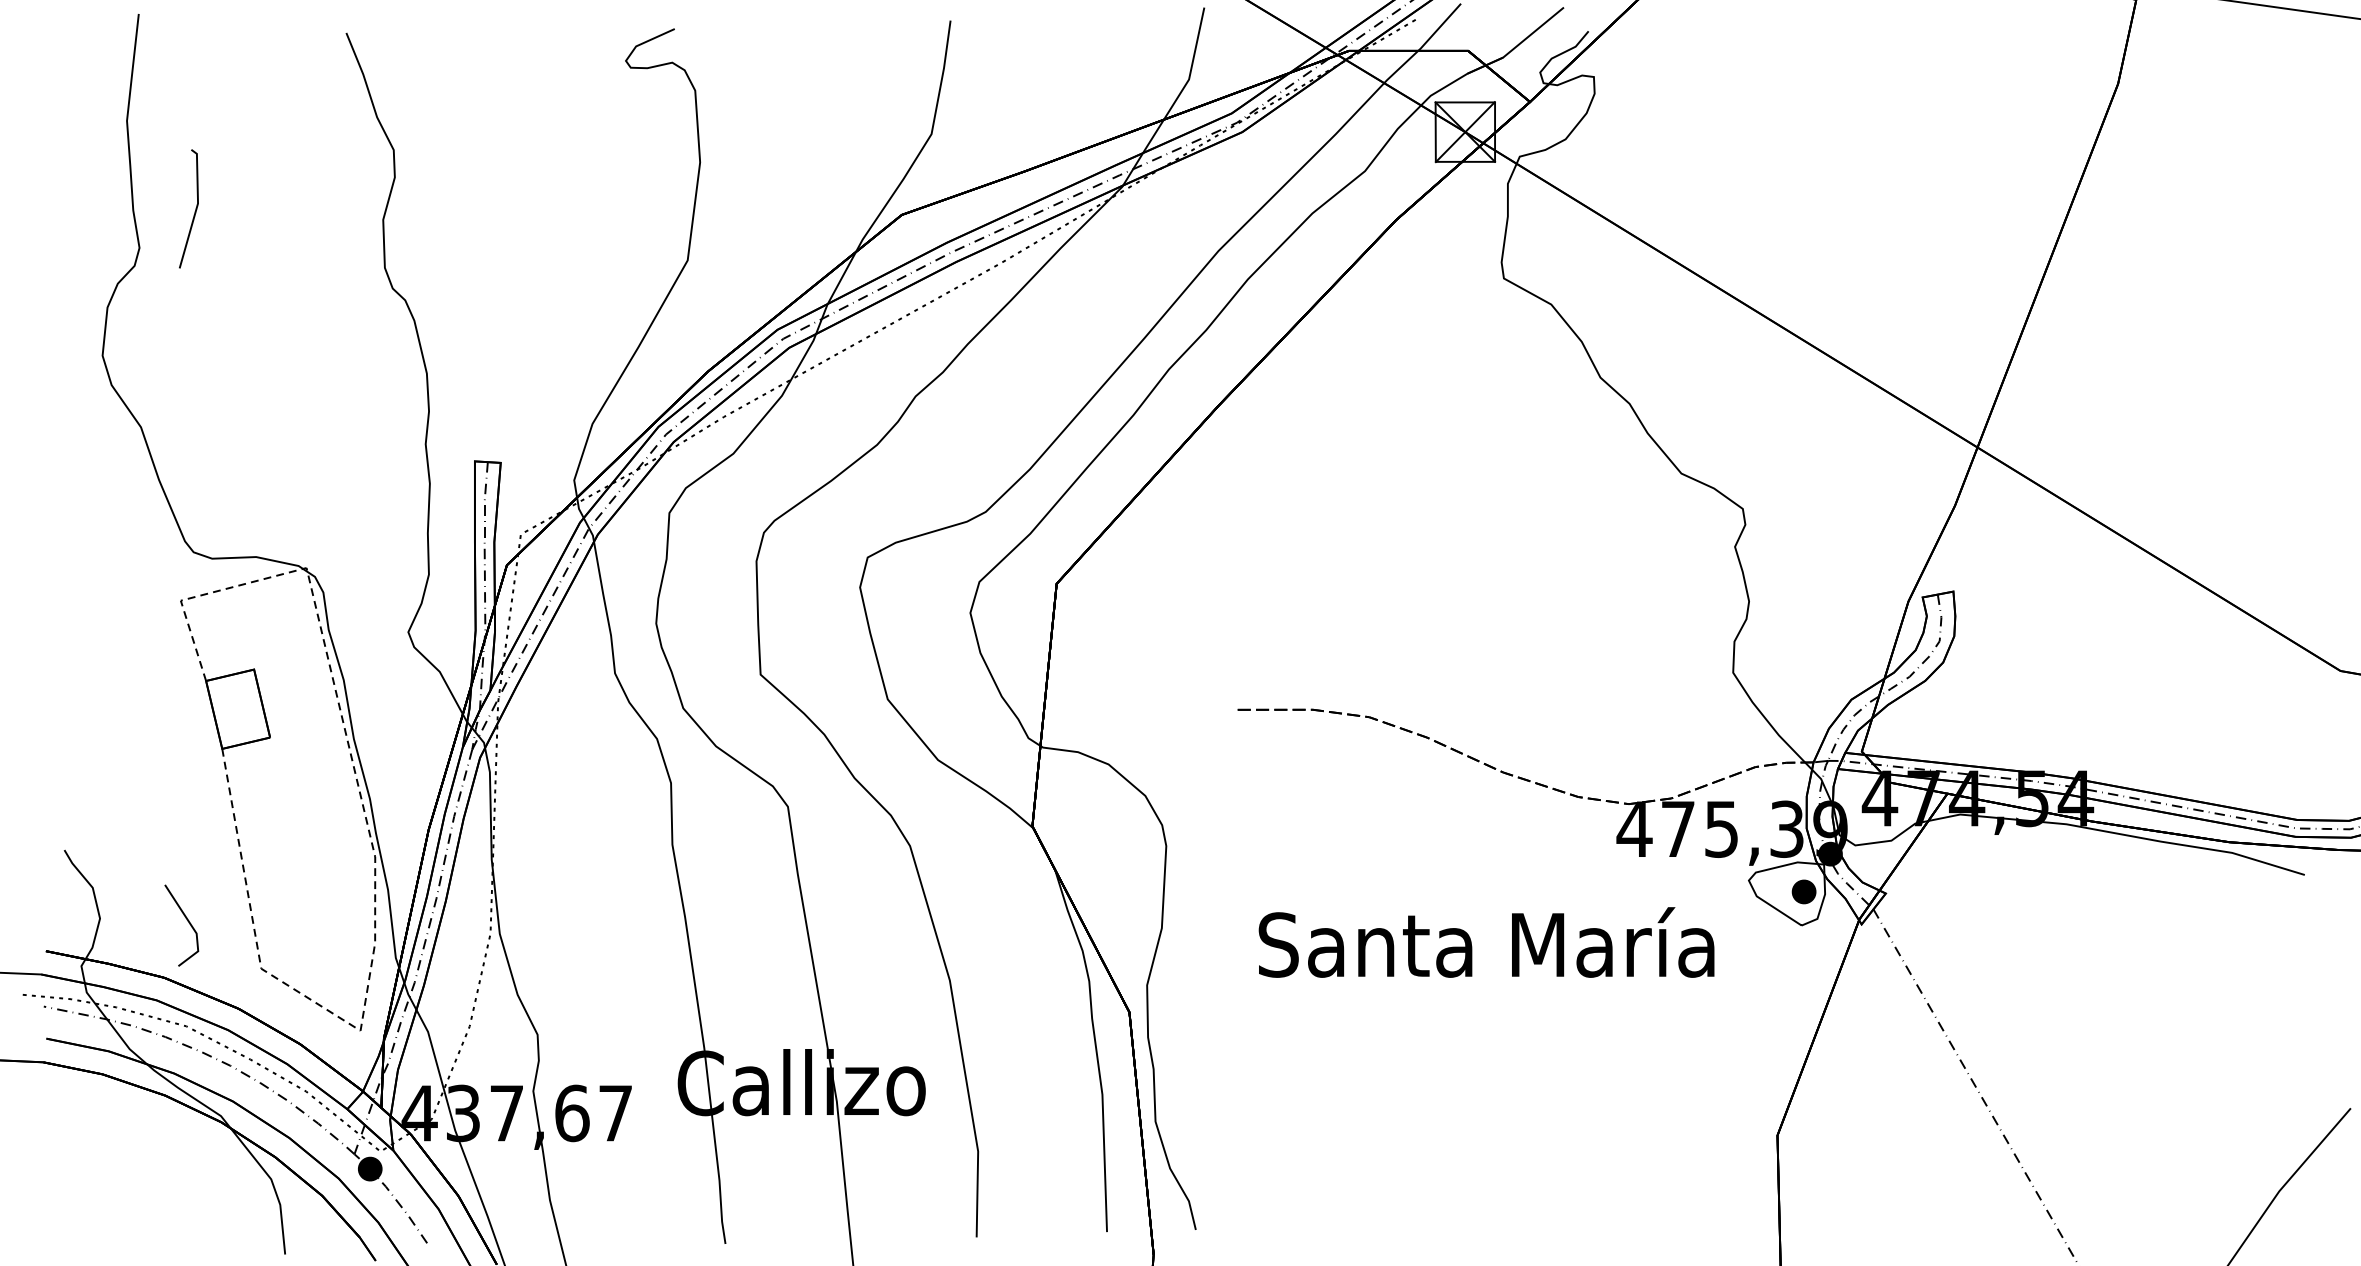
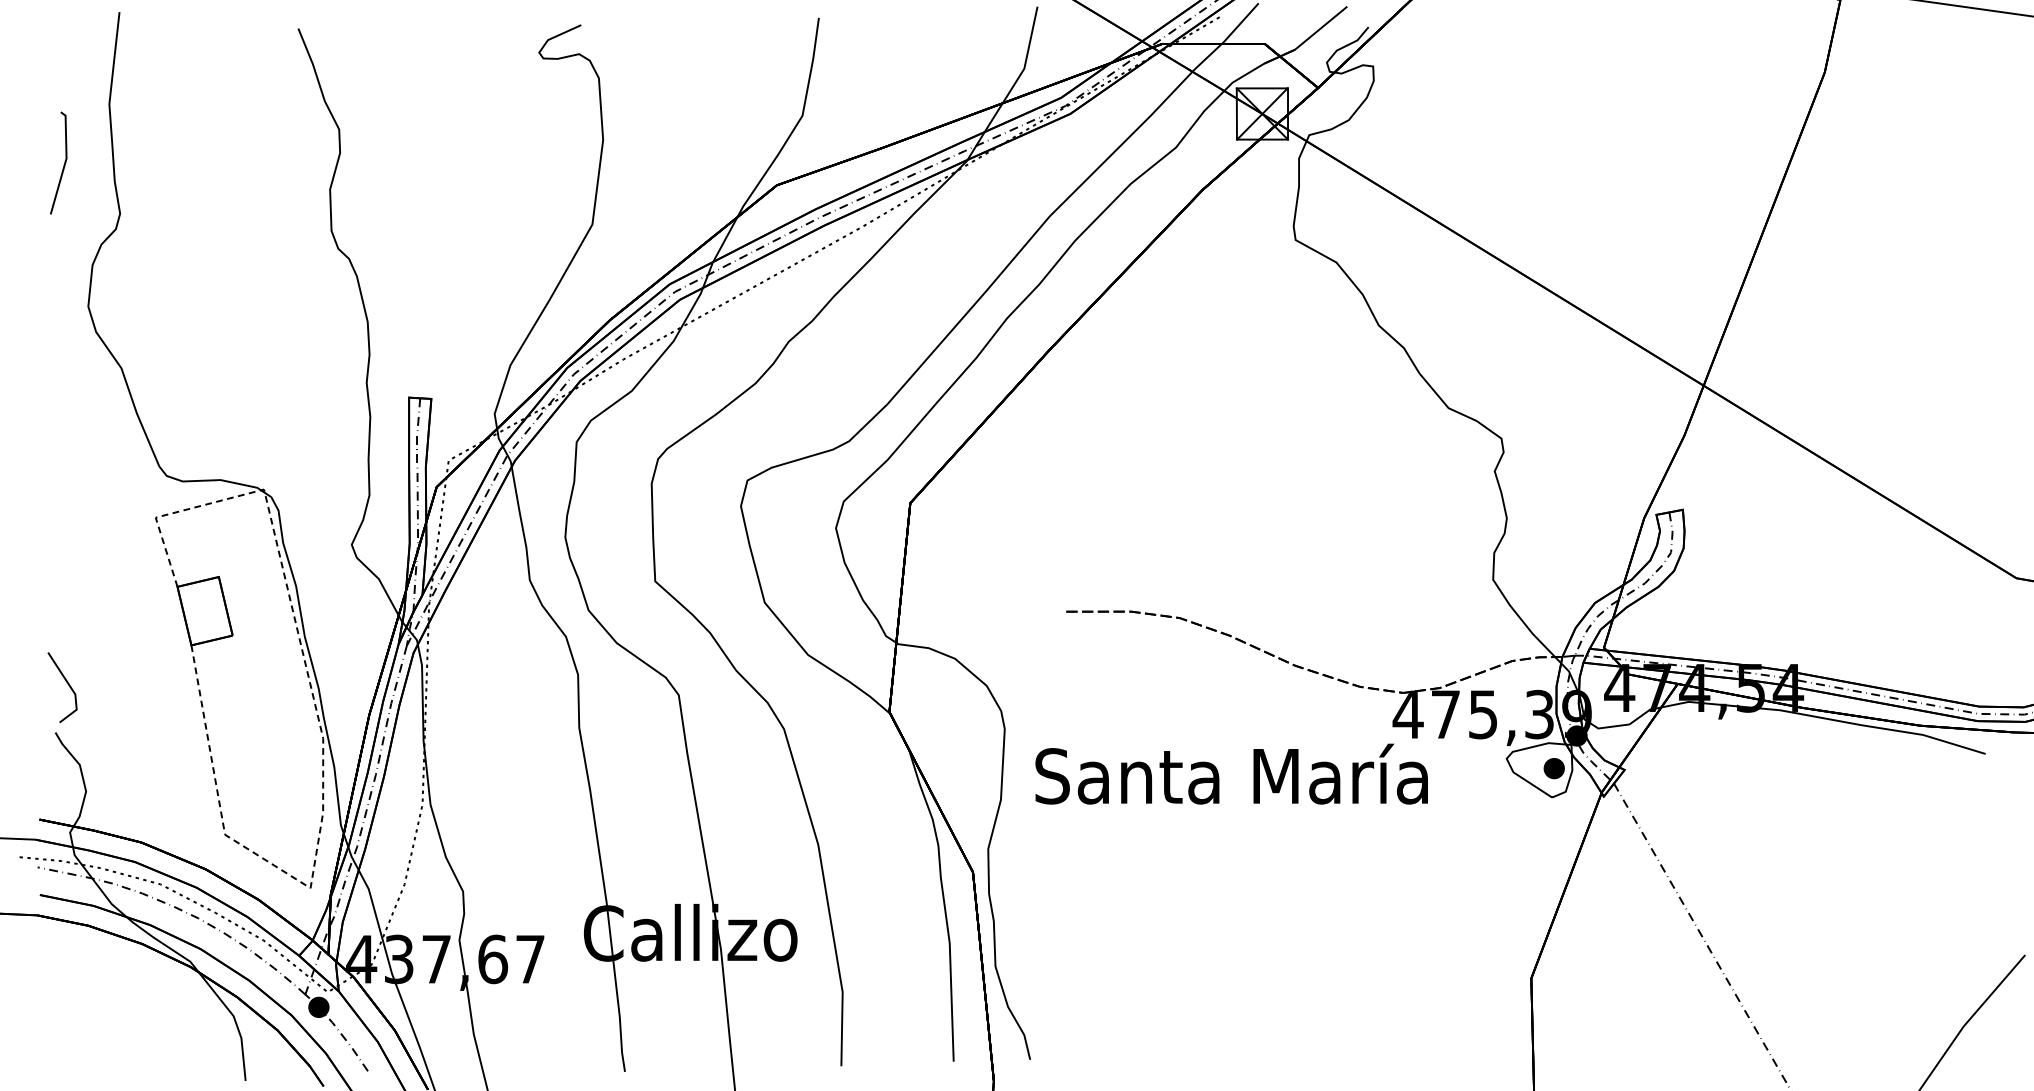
line: (194, 210) -> (63, 164), moved
line: (187, 922) -> (67, 684), moved
text: (1486, 941) -> (1231, 773), moved

